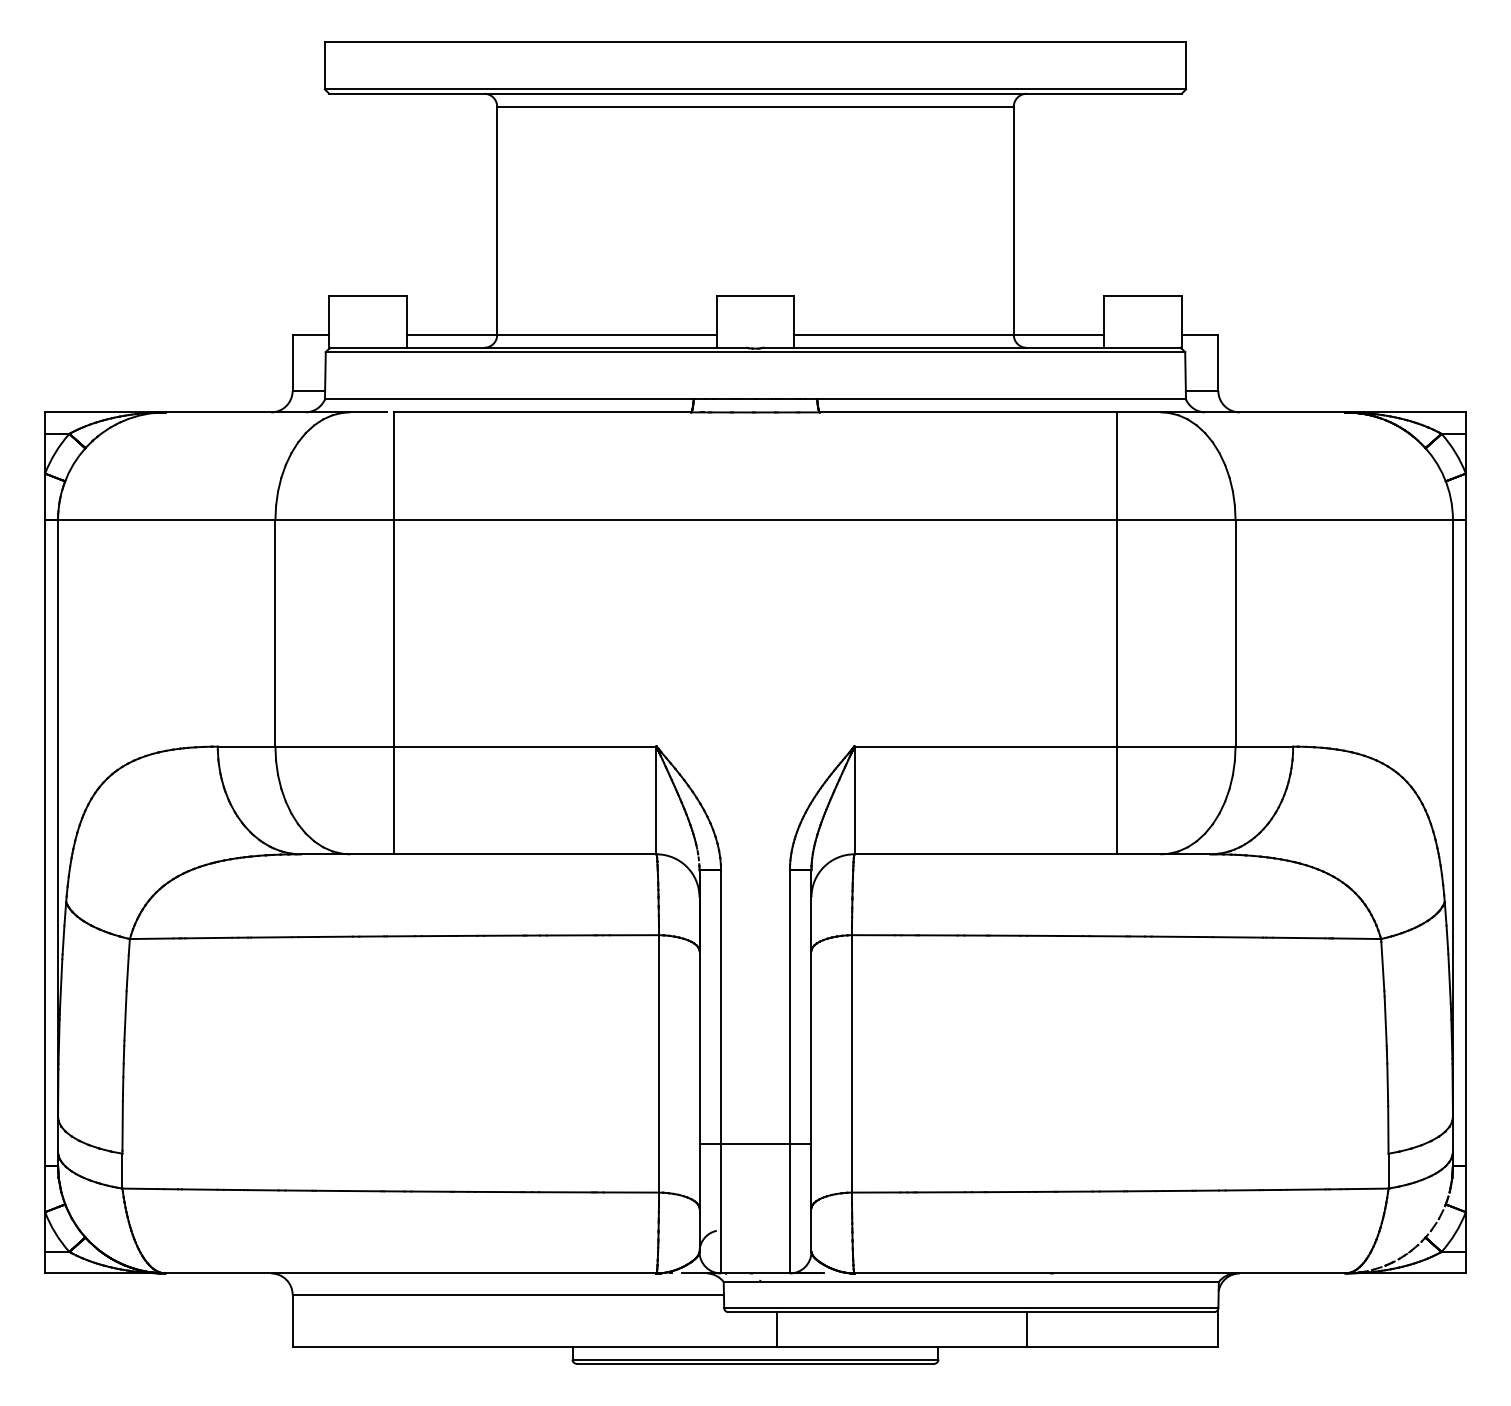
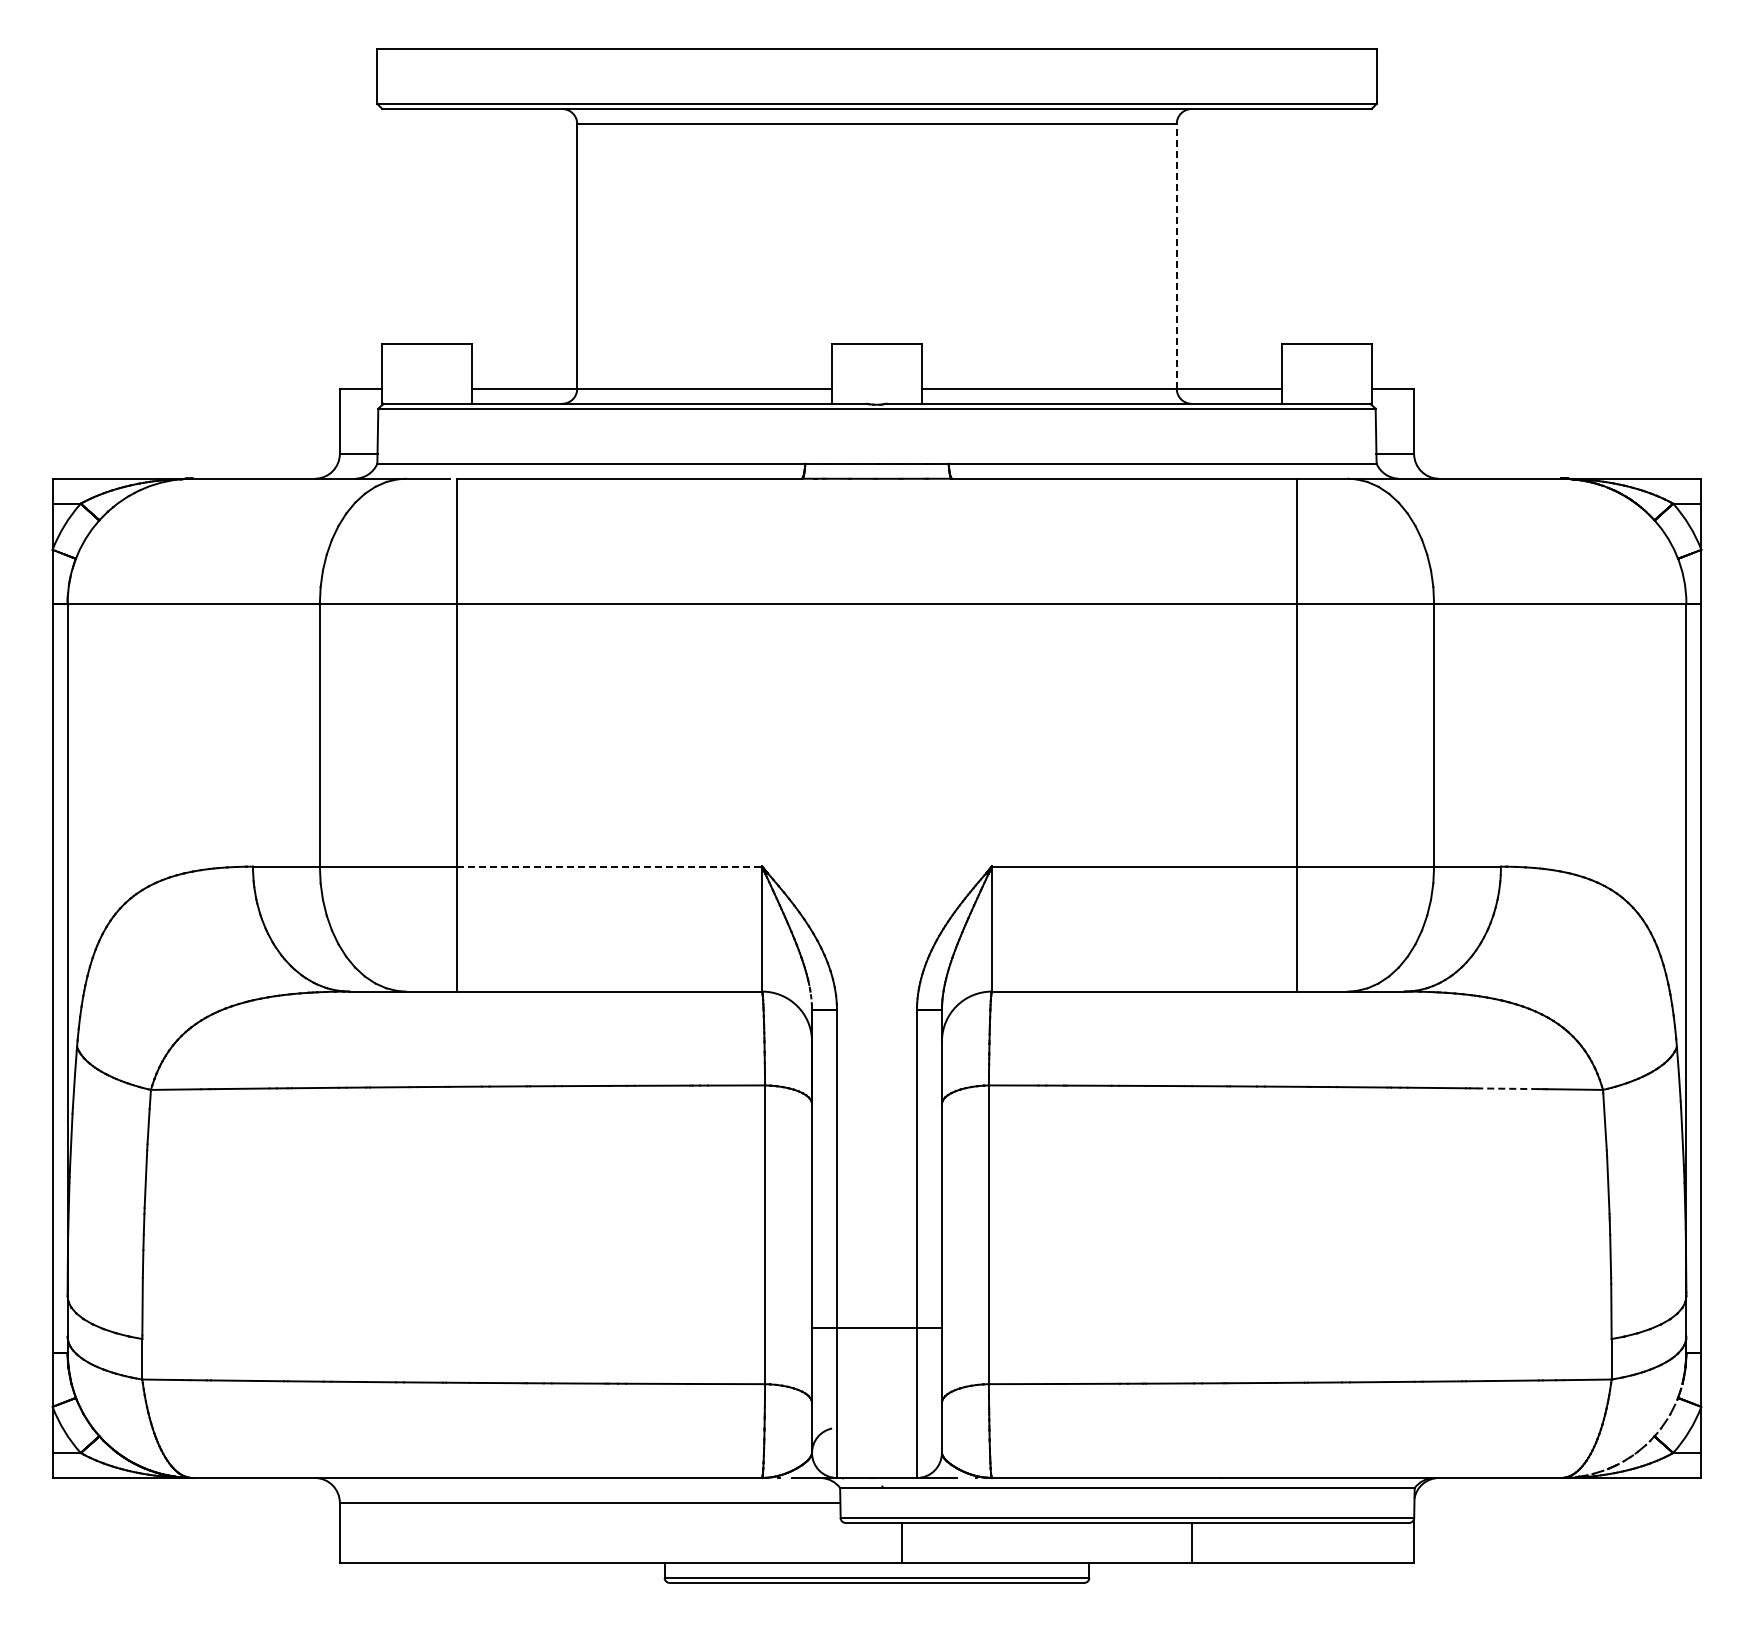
line: (1013, 220) -> (1176, 255), solid -> dashed
line: (525, 746) -> (610, 866), solid -> dashed
line: (1298, 937) -> (1507, 1088), solid -> dashed

